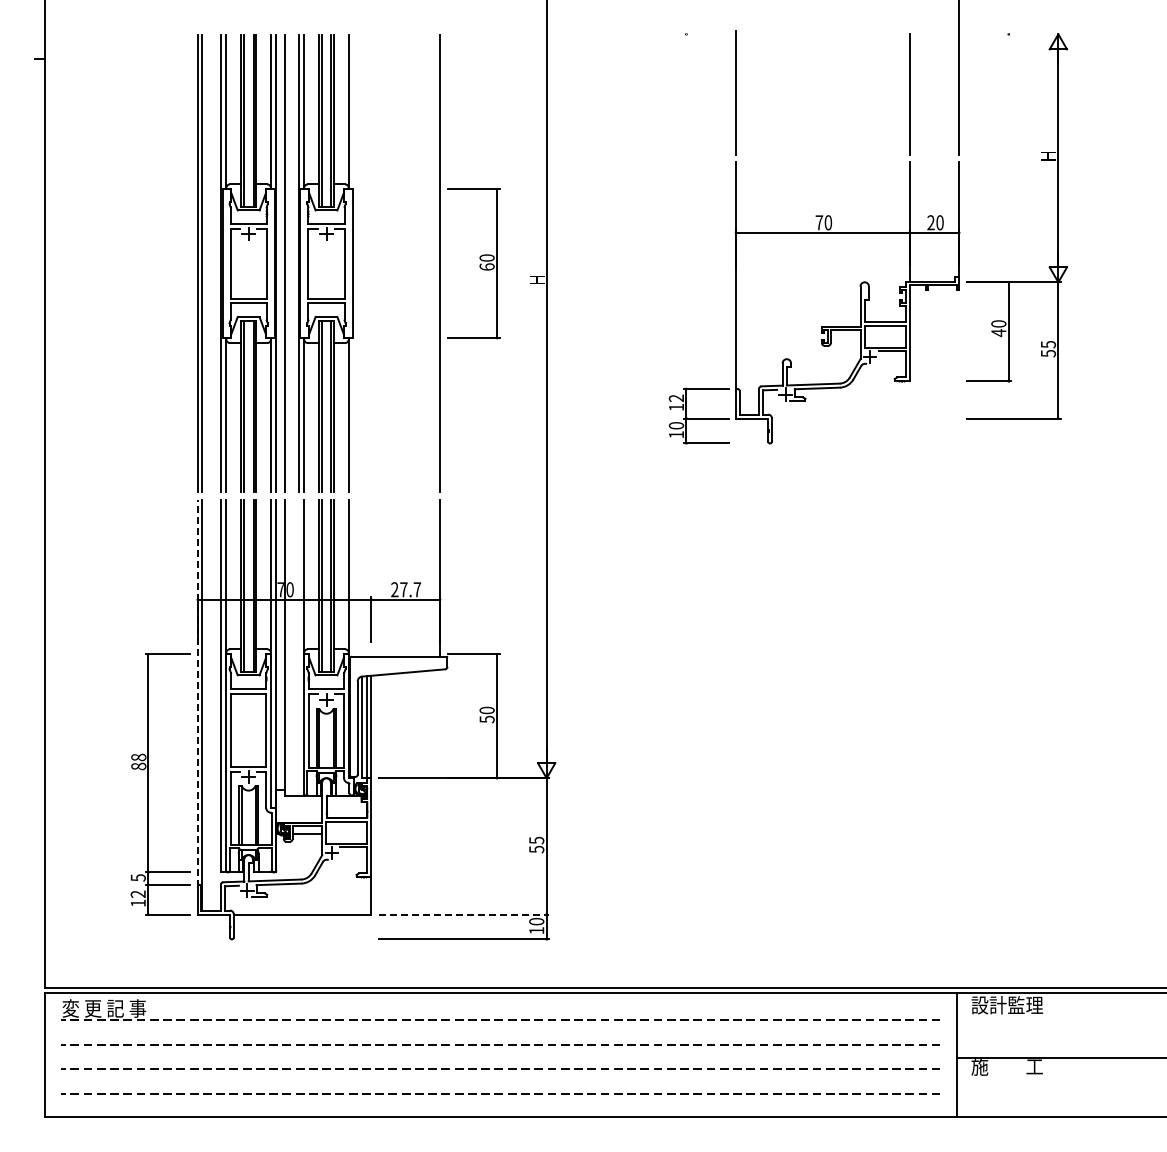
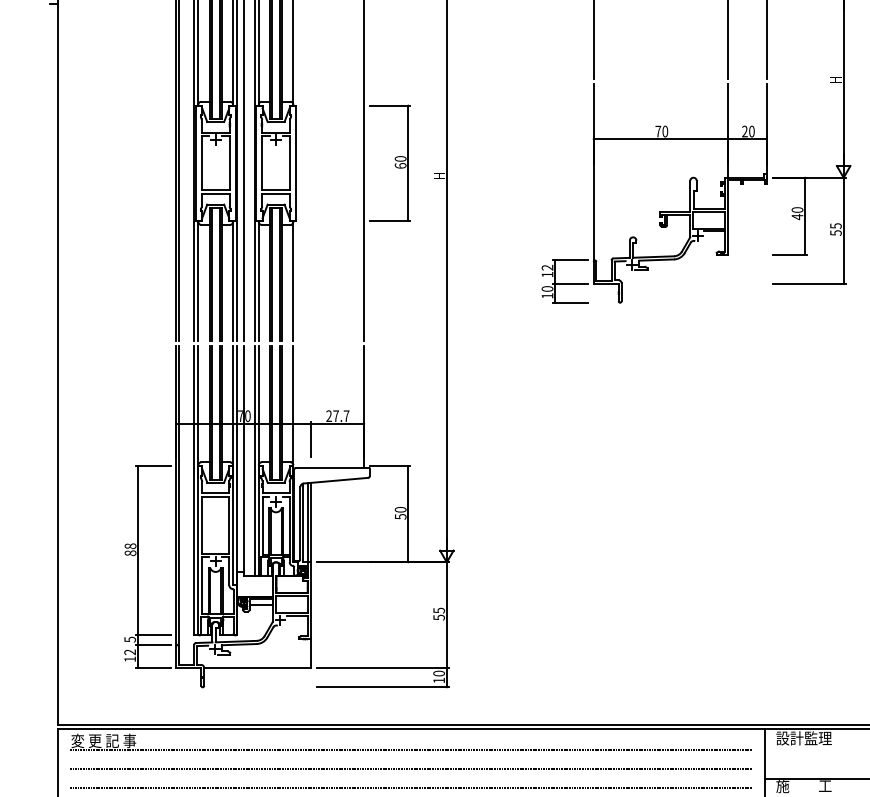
line: (298, 647) -> (254, 460), added
line: (197, 692) -> (176, 495), dashed -> solid
line: (464, 914) -> (383, 668), dashed -> solid

